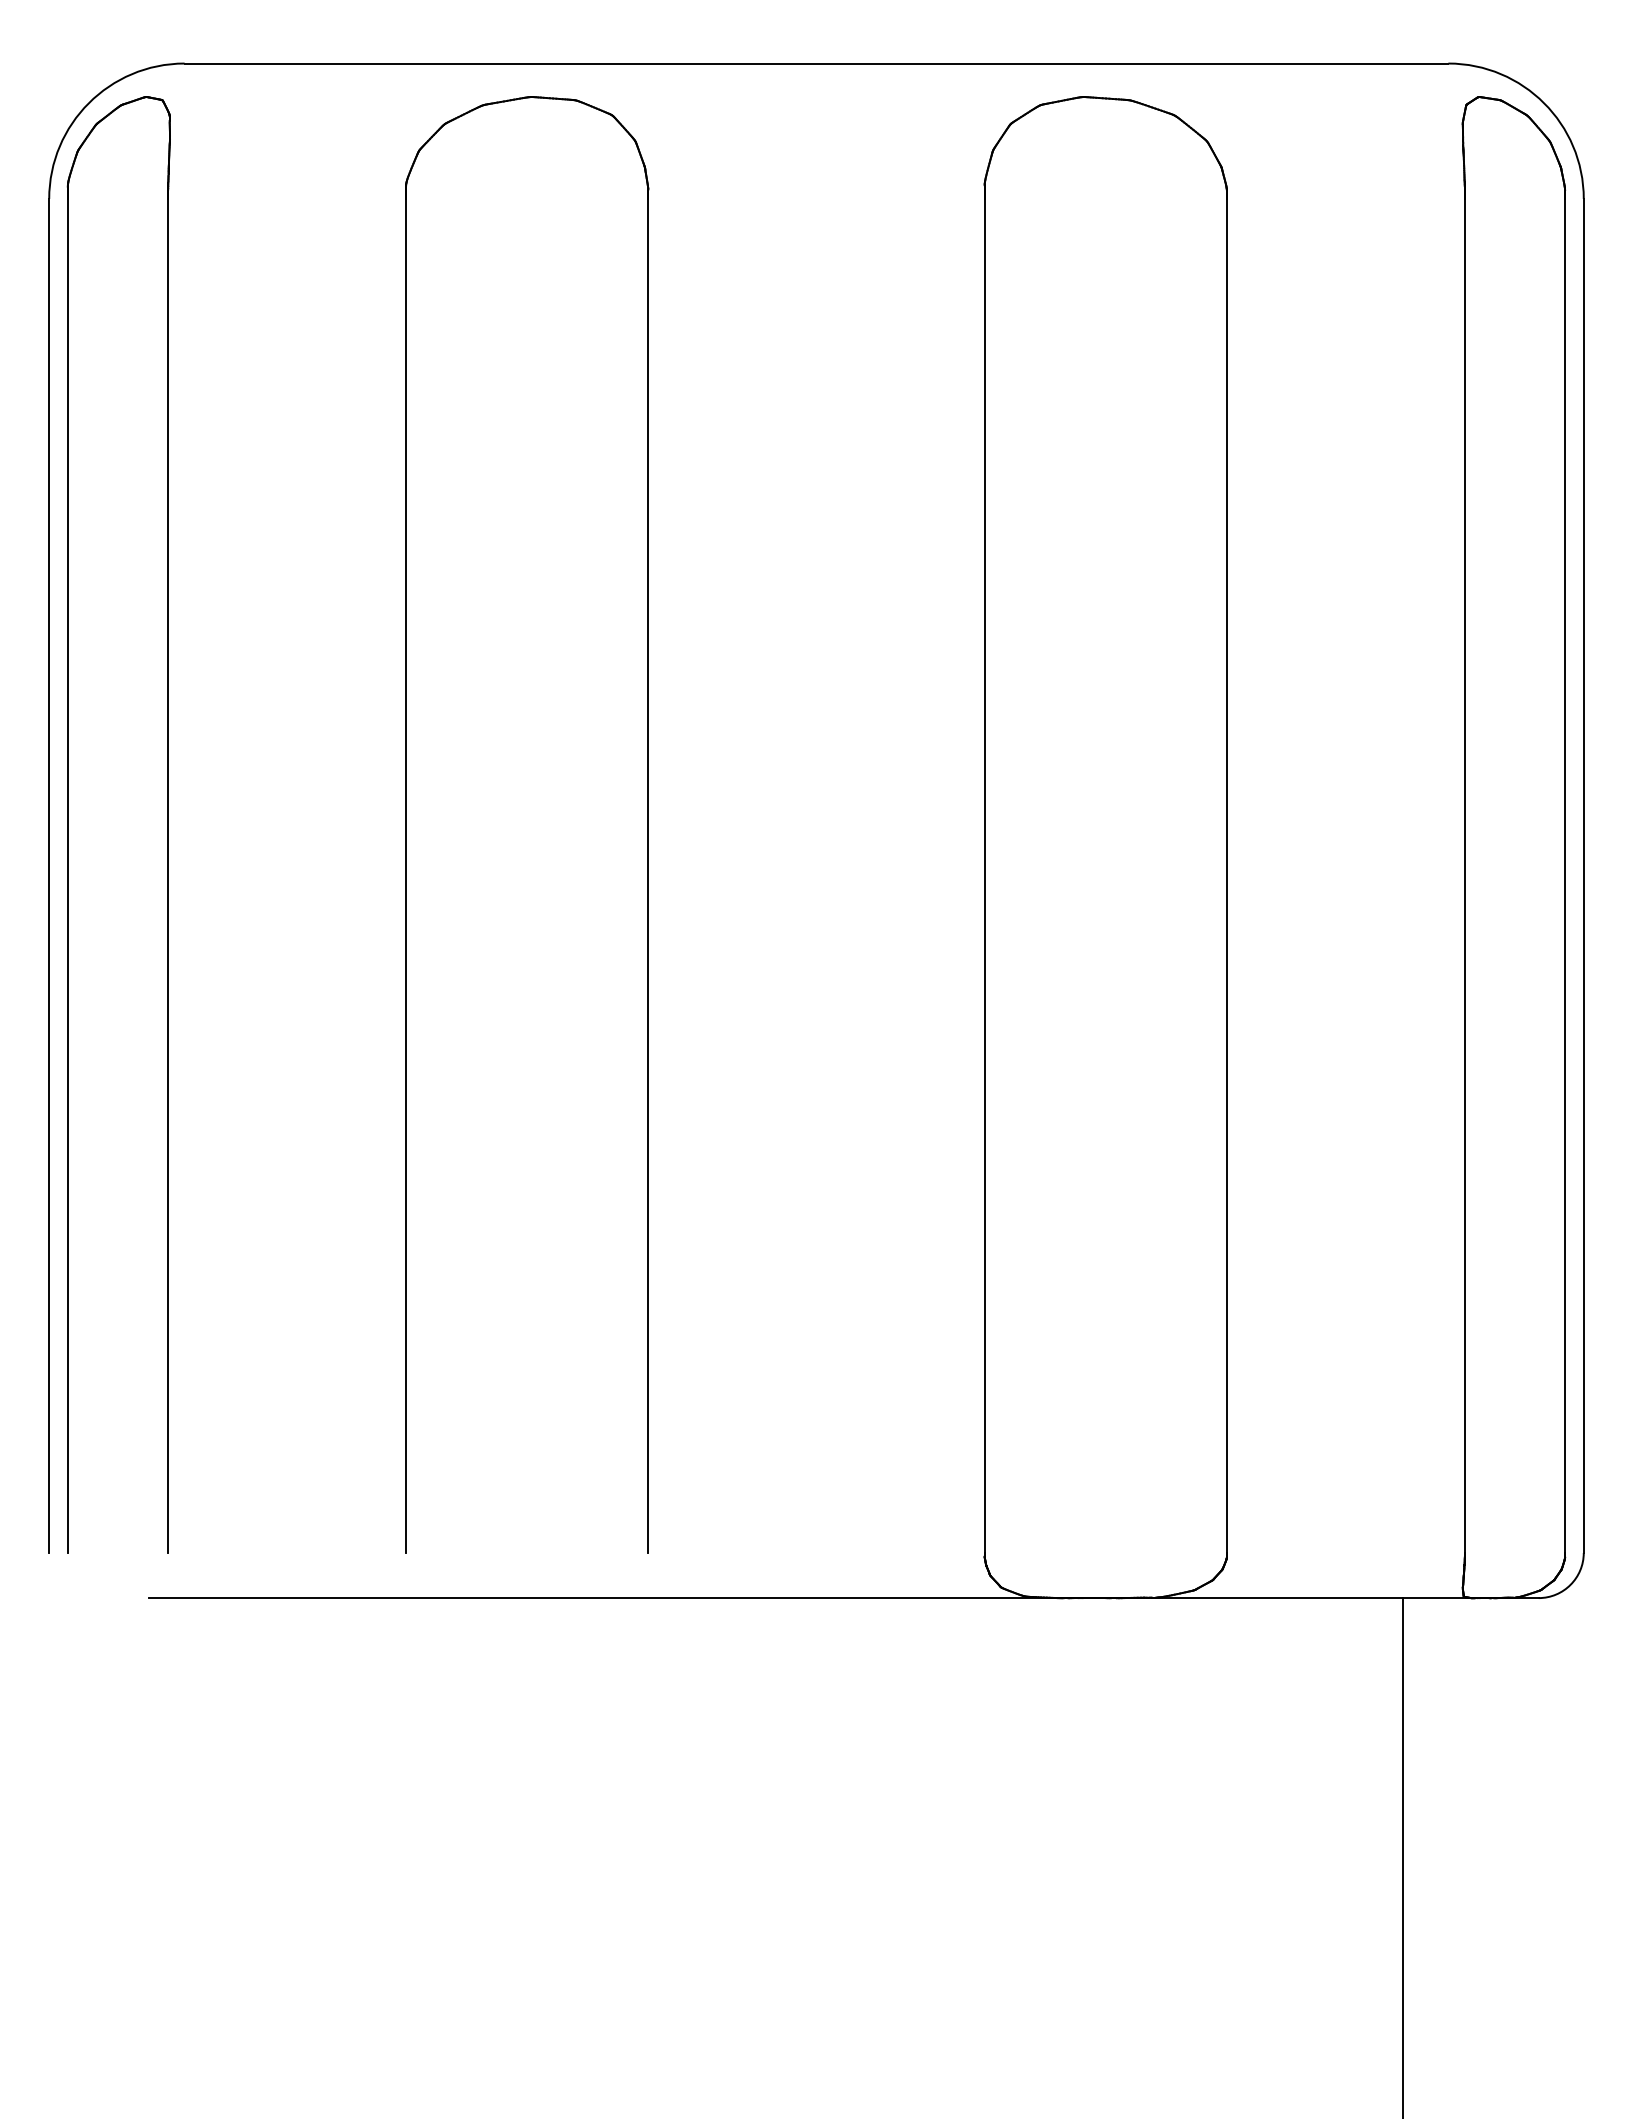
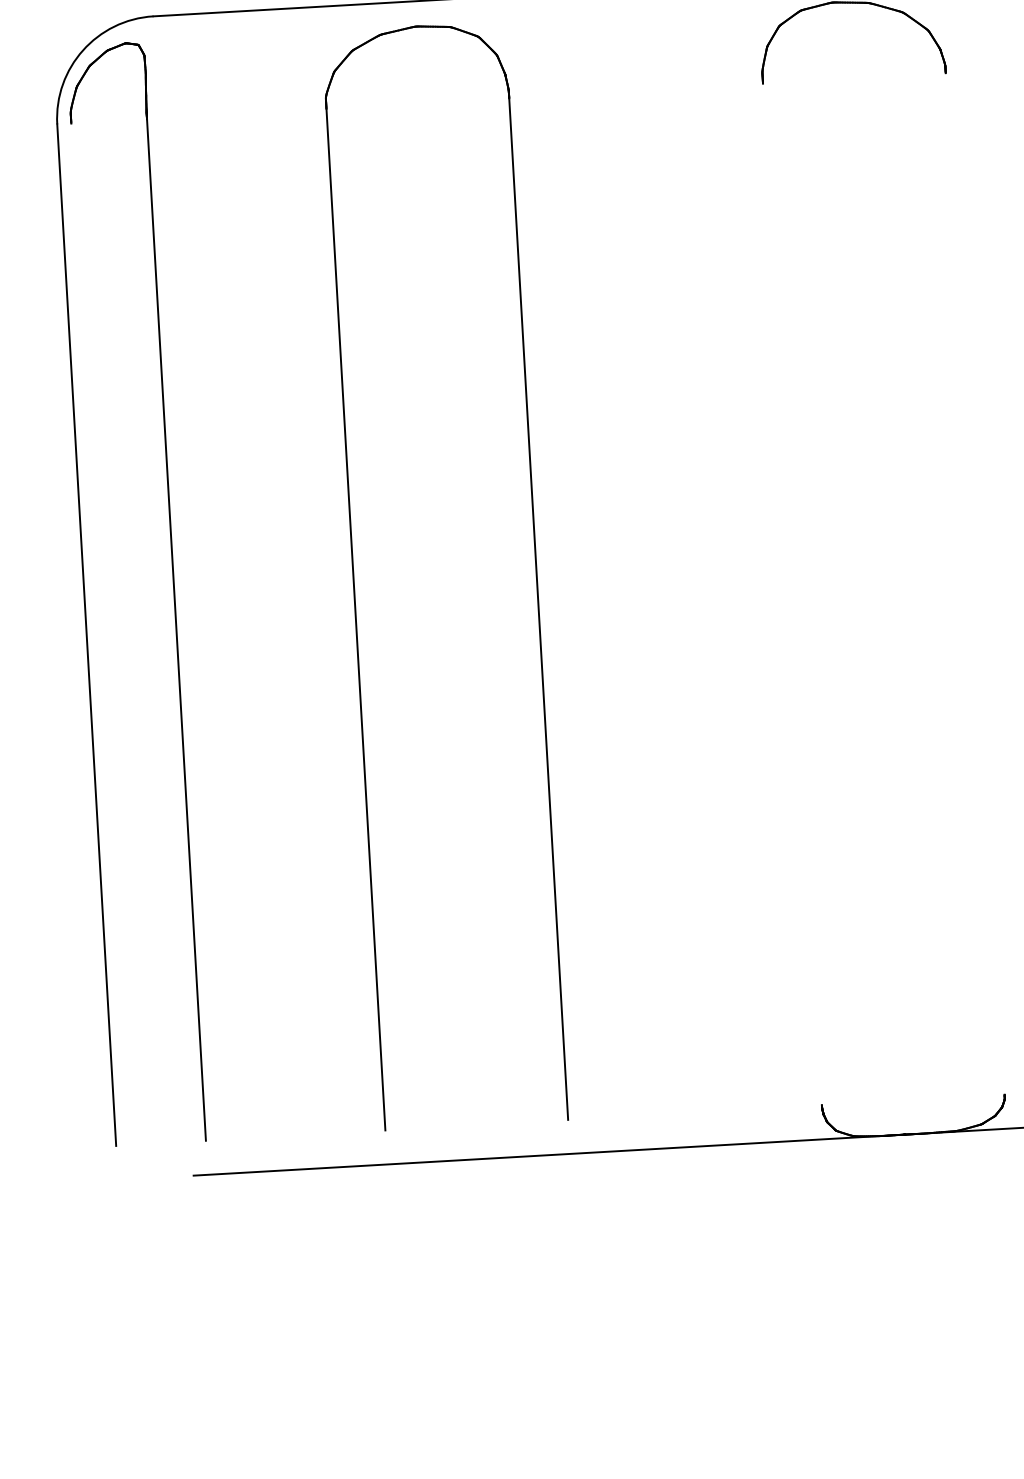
line: (67, 875) -> (100, 634), removed
line: (984, 875) -> (792, 594), removed
line: (1226, 875) -> (974, 583), removed

